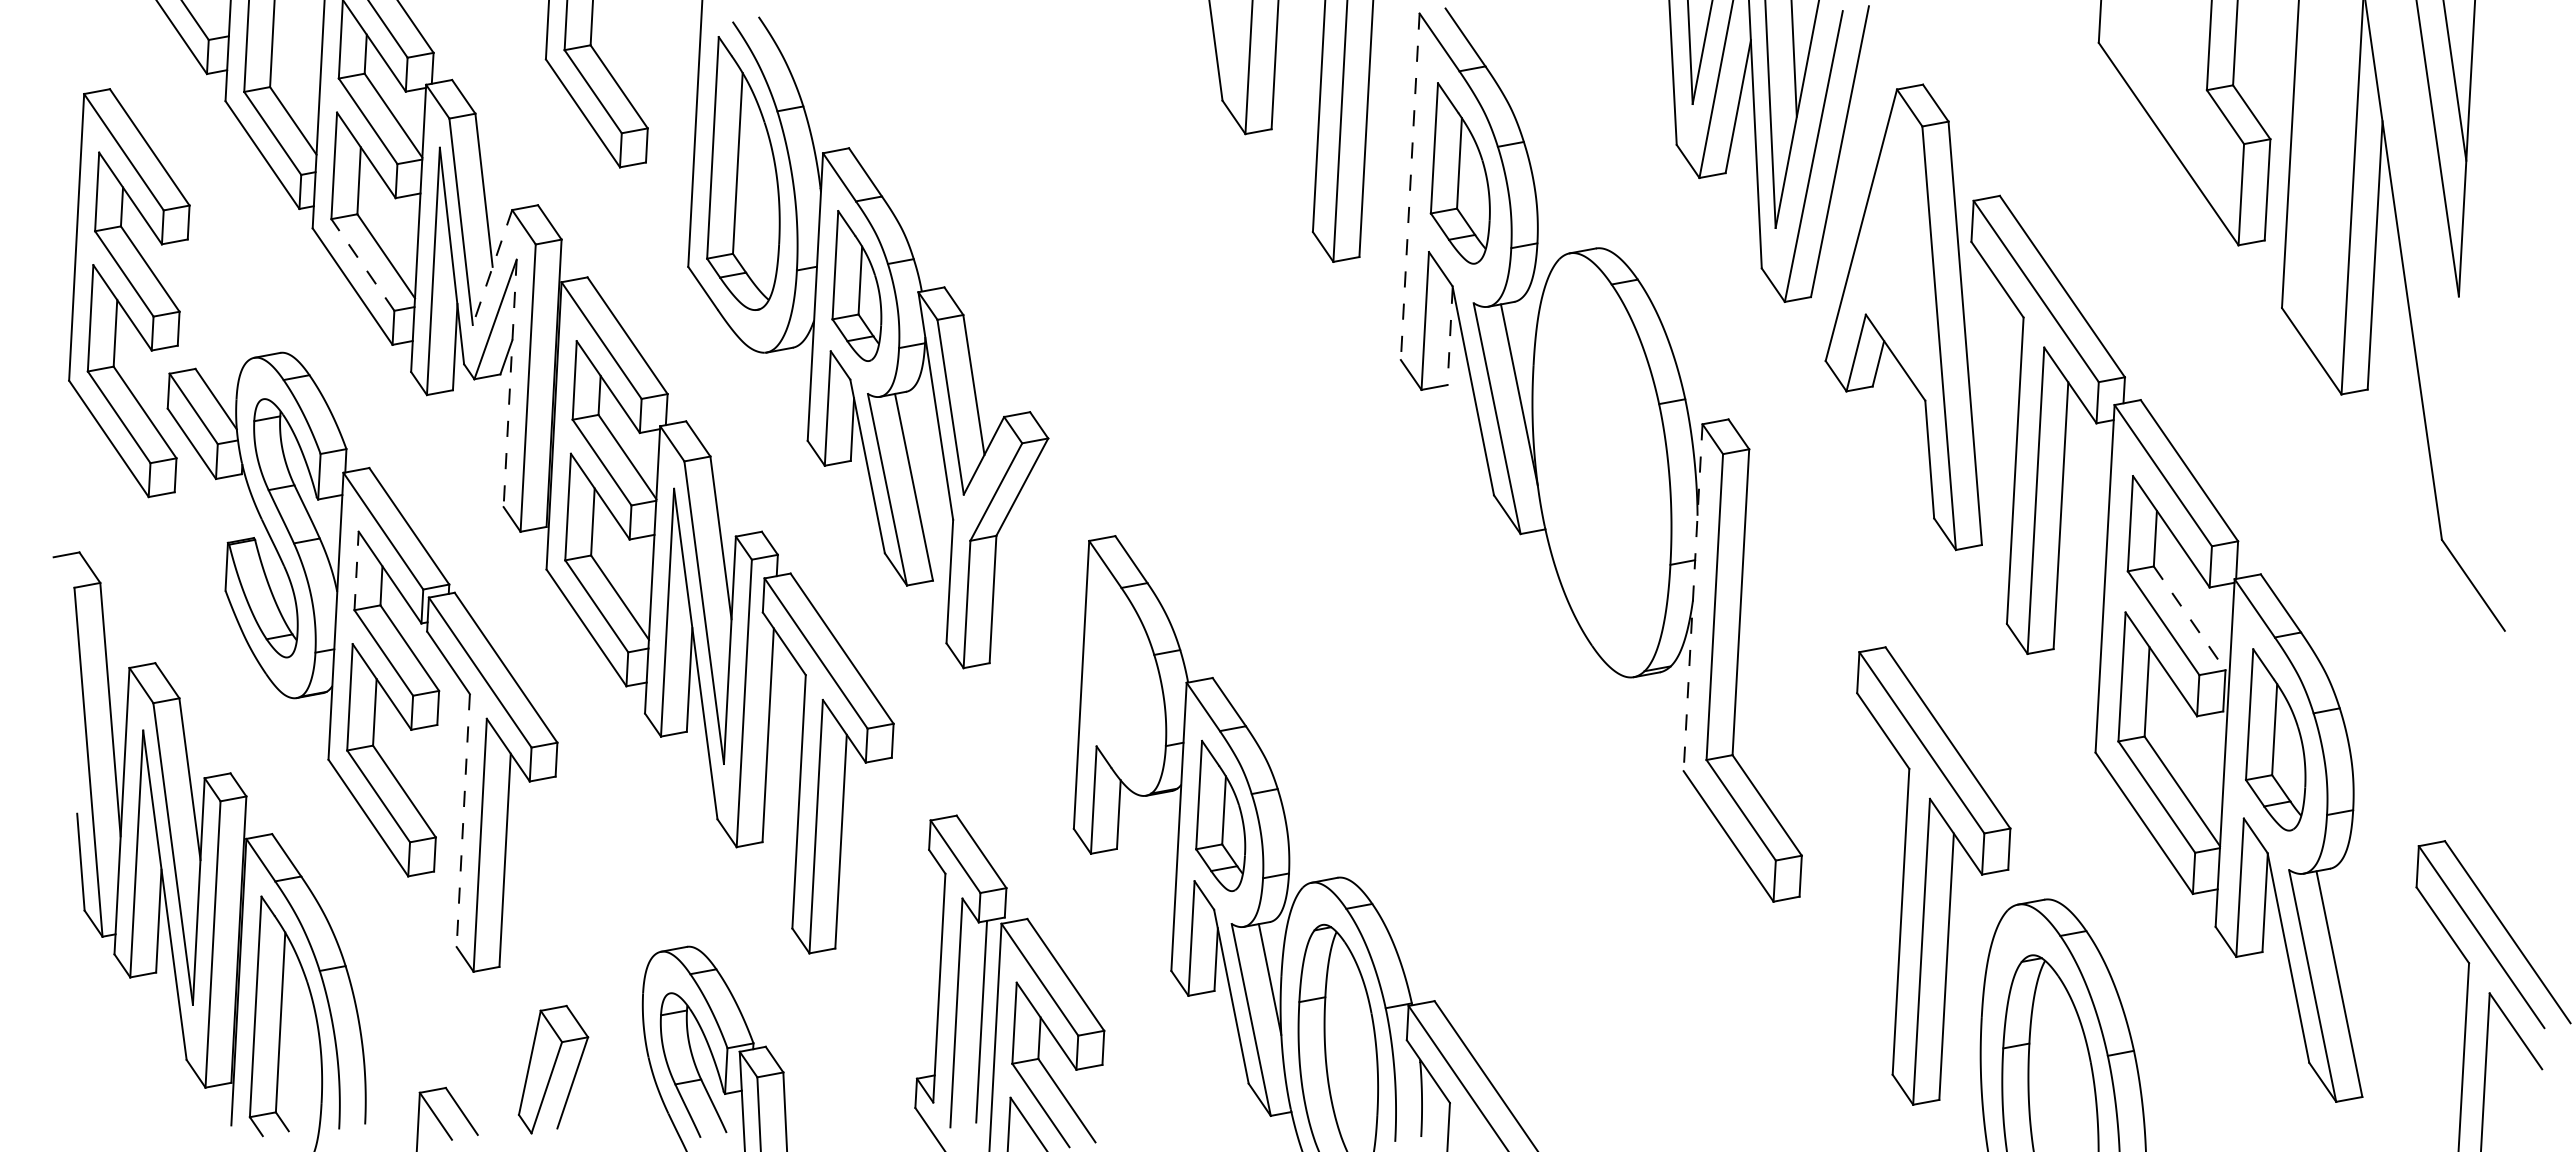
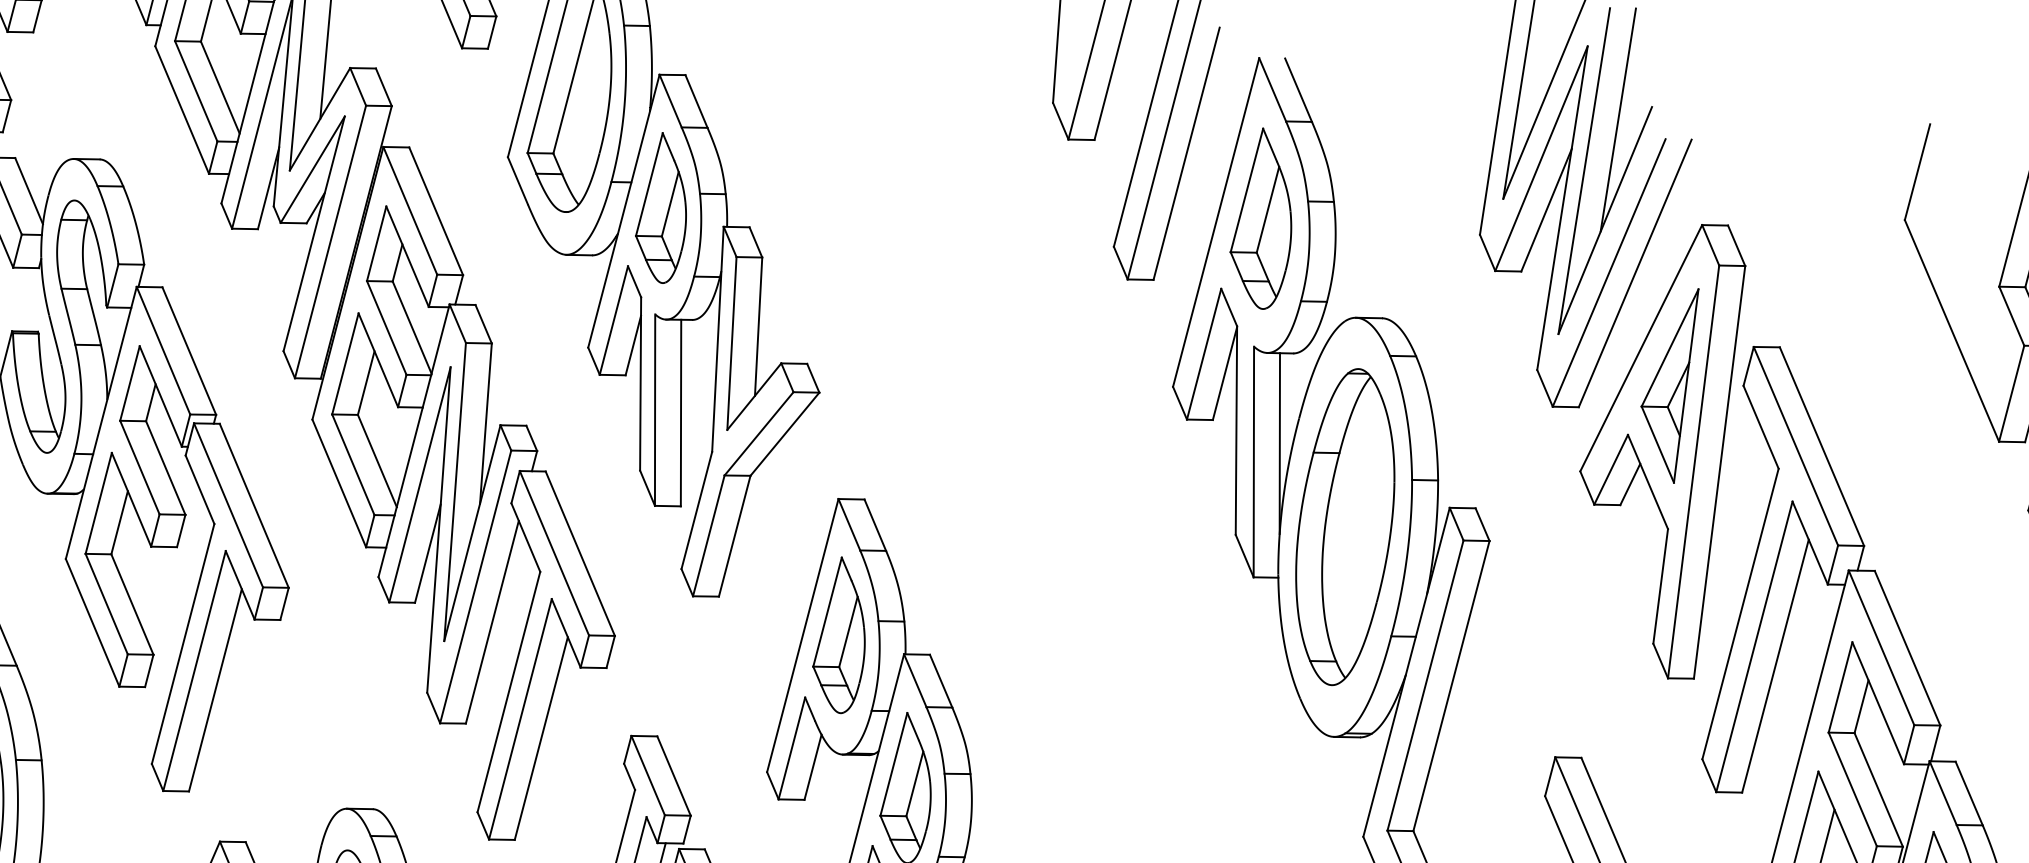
line: (1410, 186) -> (1216, 222), dashed -> solid
part: (1897, 253) -> (1670, 382), added
line: (362, 264) -> (195, 90), dashed -> solid
line: (492, 267) -> (320, 119), dashed -> solid
line: (1450, 336) -> (1225, 374), dashed -> solid
line: (510, 383) -> (314, 234), dashed -> solid
part: (1601, 464) -> (1344, 526), added
line: (356, 570) -> (129, 383), dashed -> solid
line: (1693, 597) -> (1406, 672), dashed -> solid
line: (2189, 618) -> (1878, 790), dashed -> solid
part: (1123, 676) -> (844, 635), added
line: (463, 820) -> (183, 643), dashed -> solid

